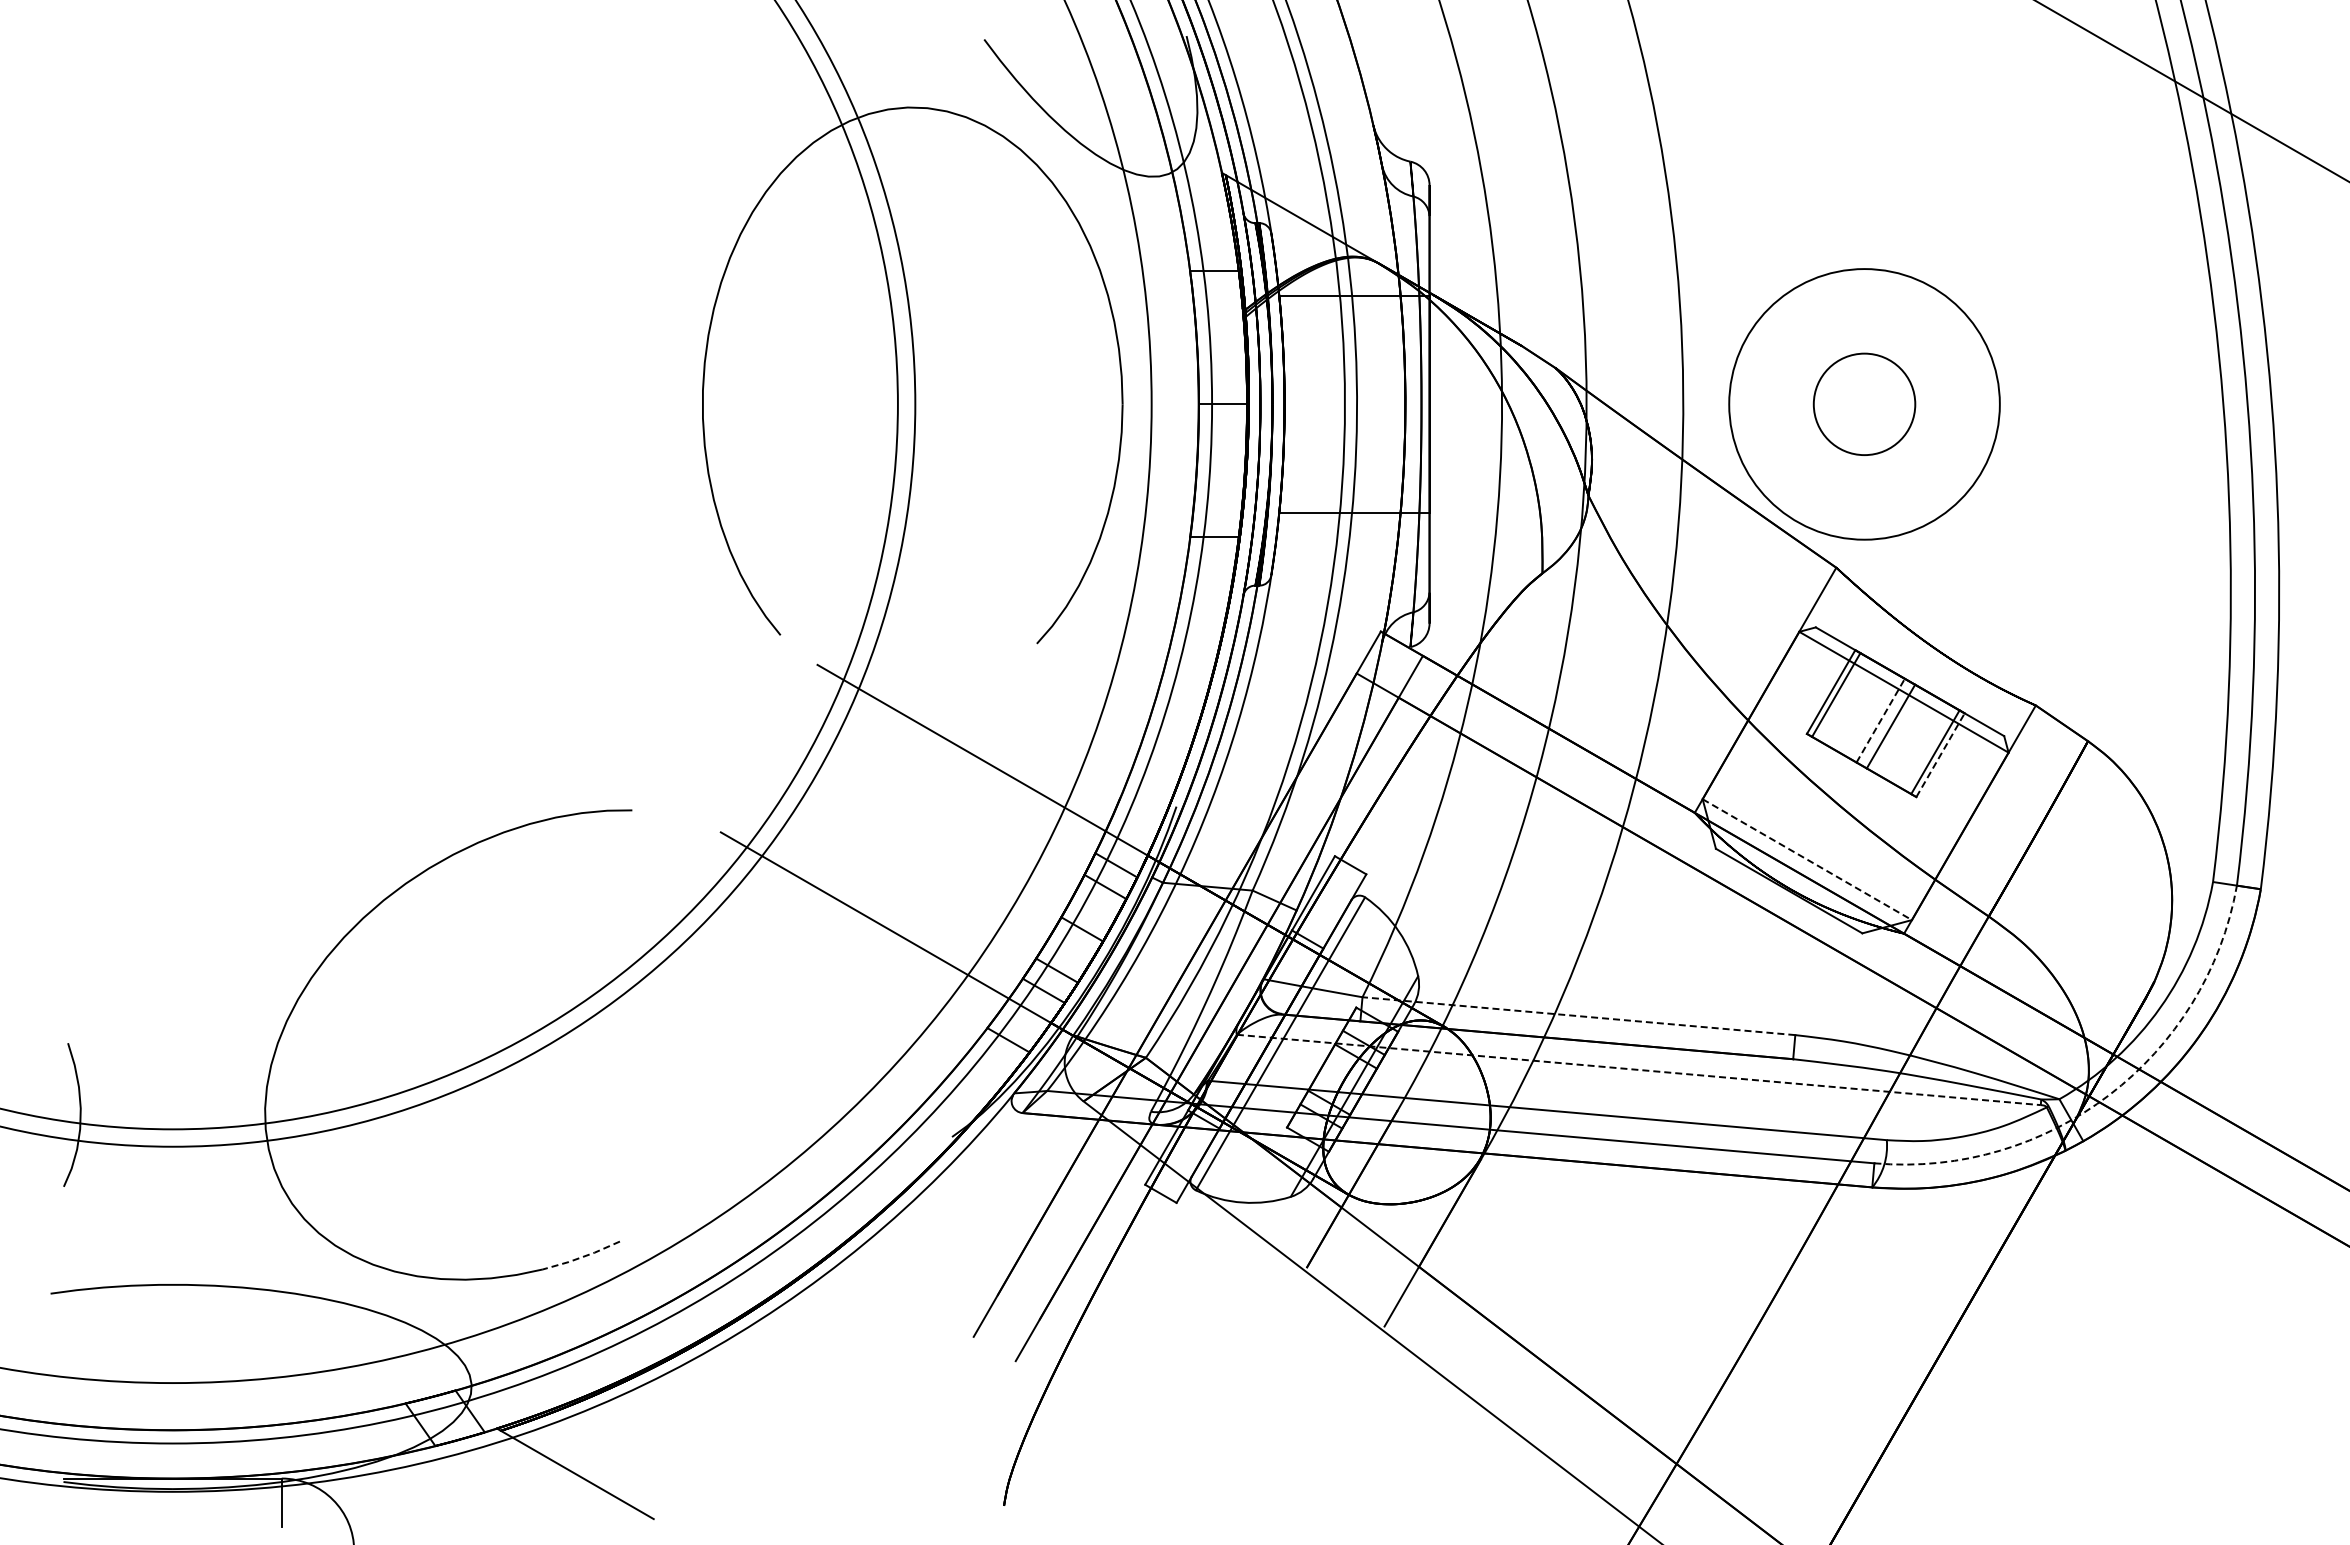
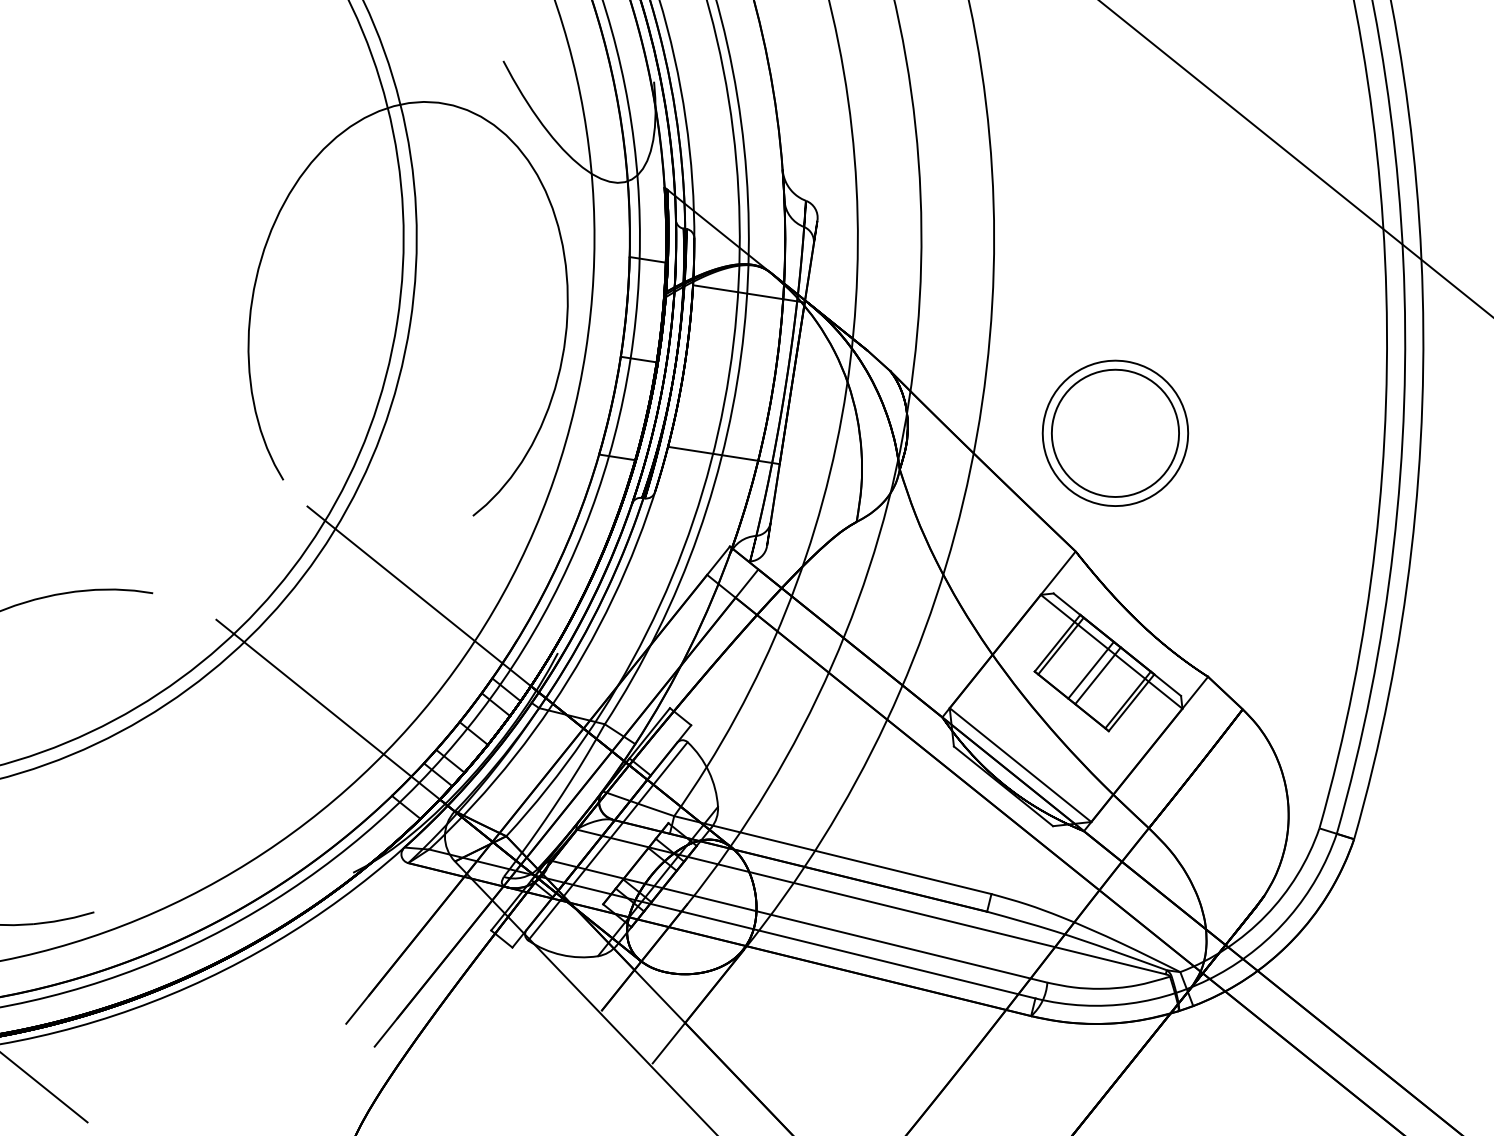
circle: (1864, 403) -> (1115, 432), size x1.67
circle: (1864, 404) -> (1115, 433), size x0.71
line: (1880, 720) -> (1090, 670), dashed -> solid
line: (1940, 754) -> (1131, 702), dashed -> solid
line: (1807, 859) -> (1020, 764), dashed -> solid
line: (1578, 1016) -> (832, 855), dashed -> solid
line: (1639, 1069) -> (871, 901), dashed -> solid
arc: (2109, 1094) -> (1218, 974), dashed -> solid
line: (581, 1257) -> (63, 919), dashed -> solid

